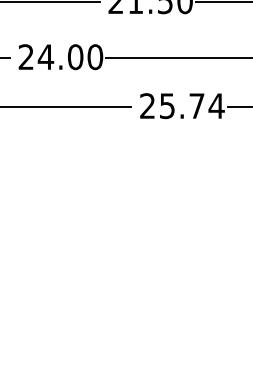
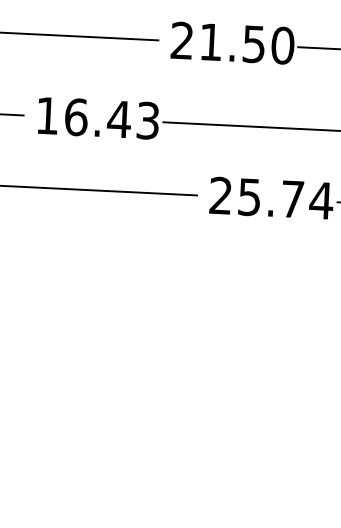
text: (60, 57) -> (97, 118), 24.00 -> 16.43

